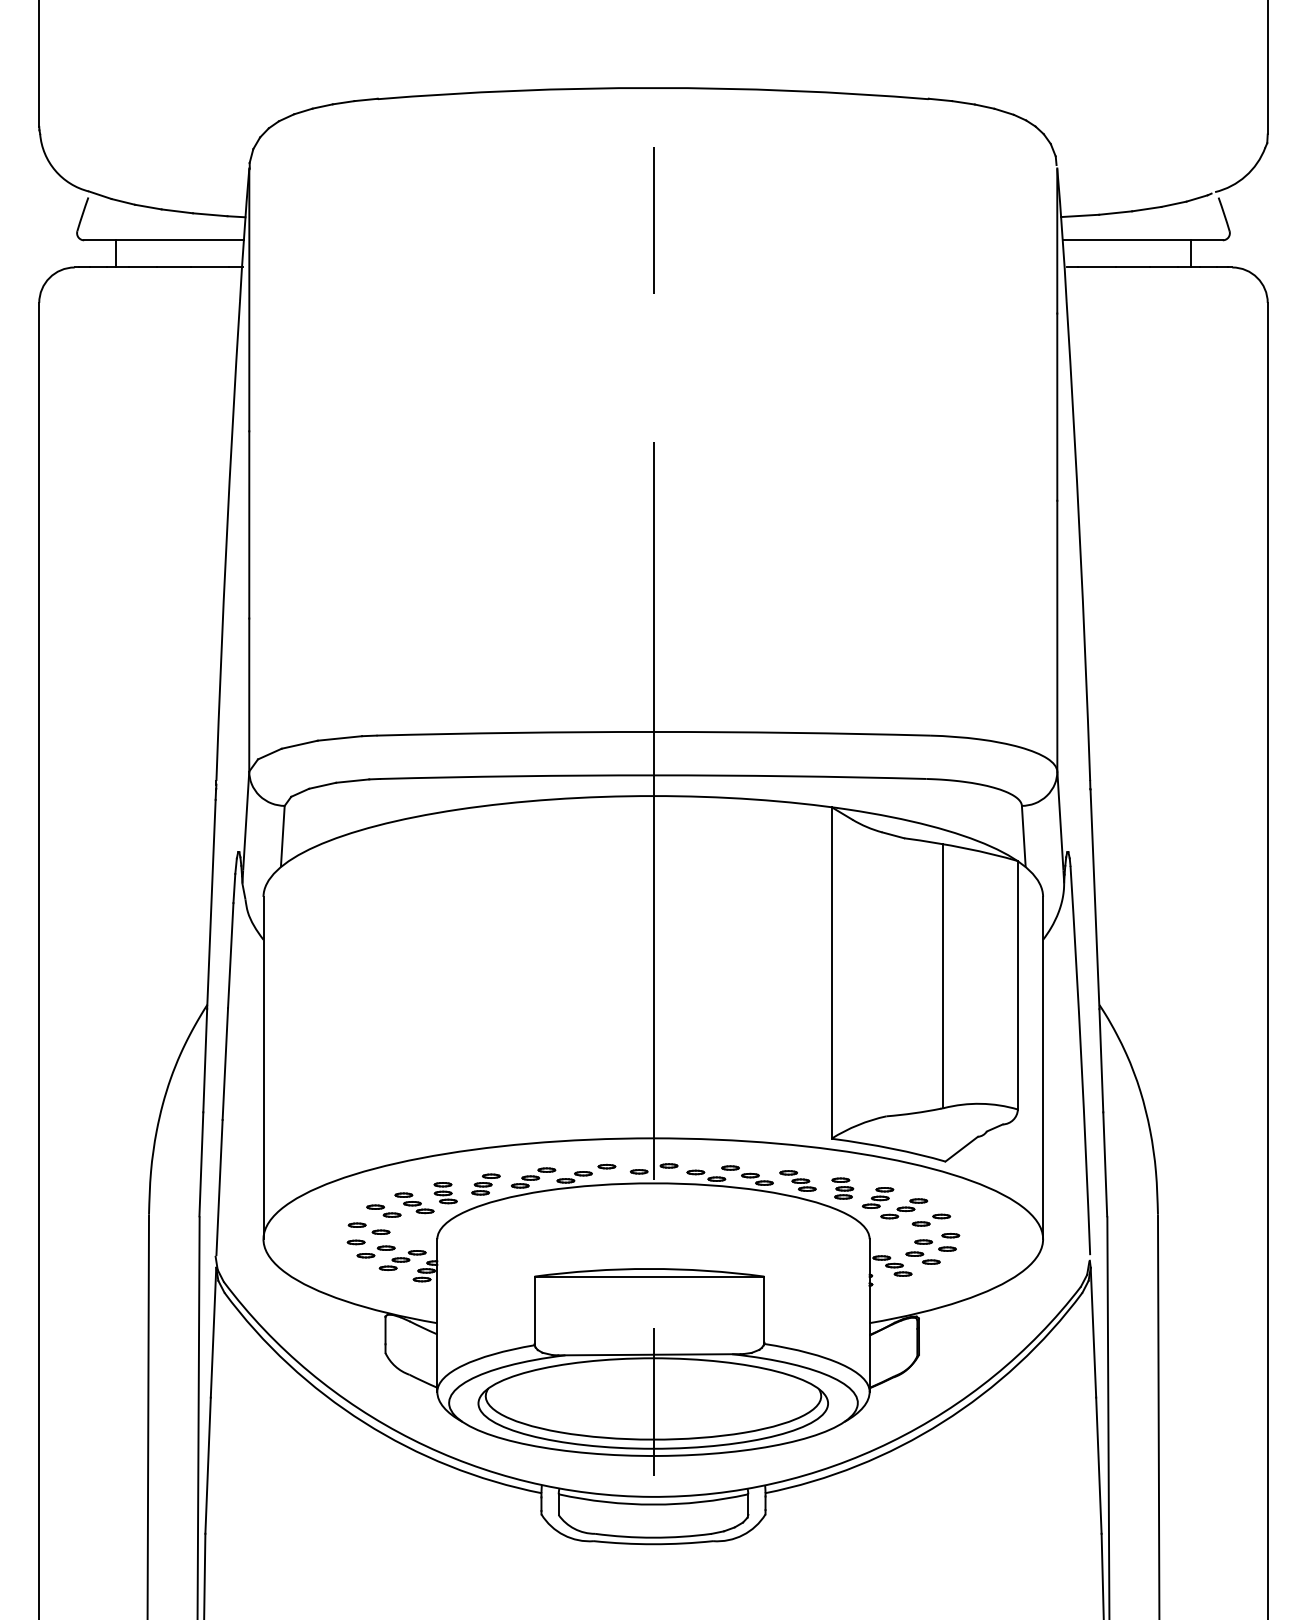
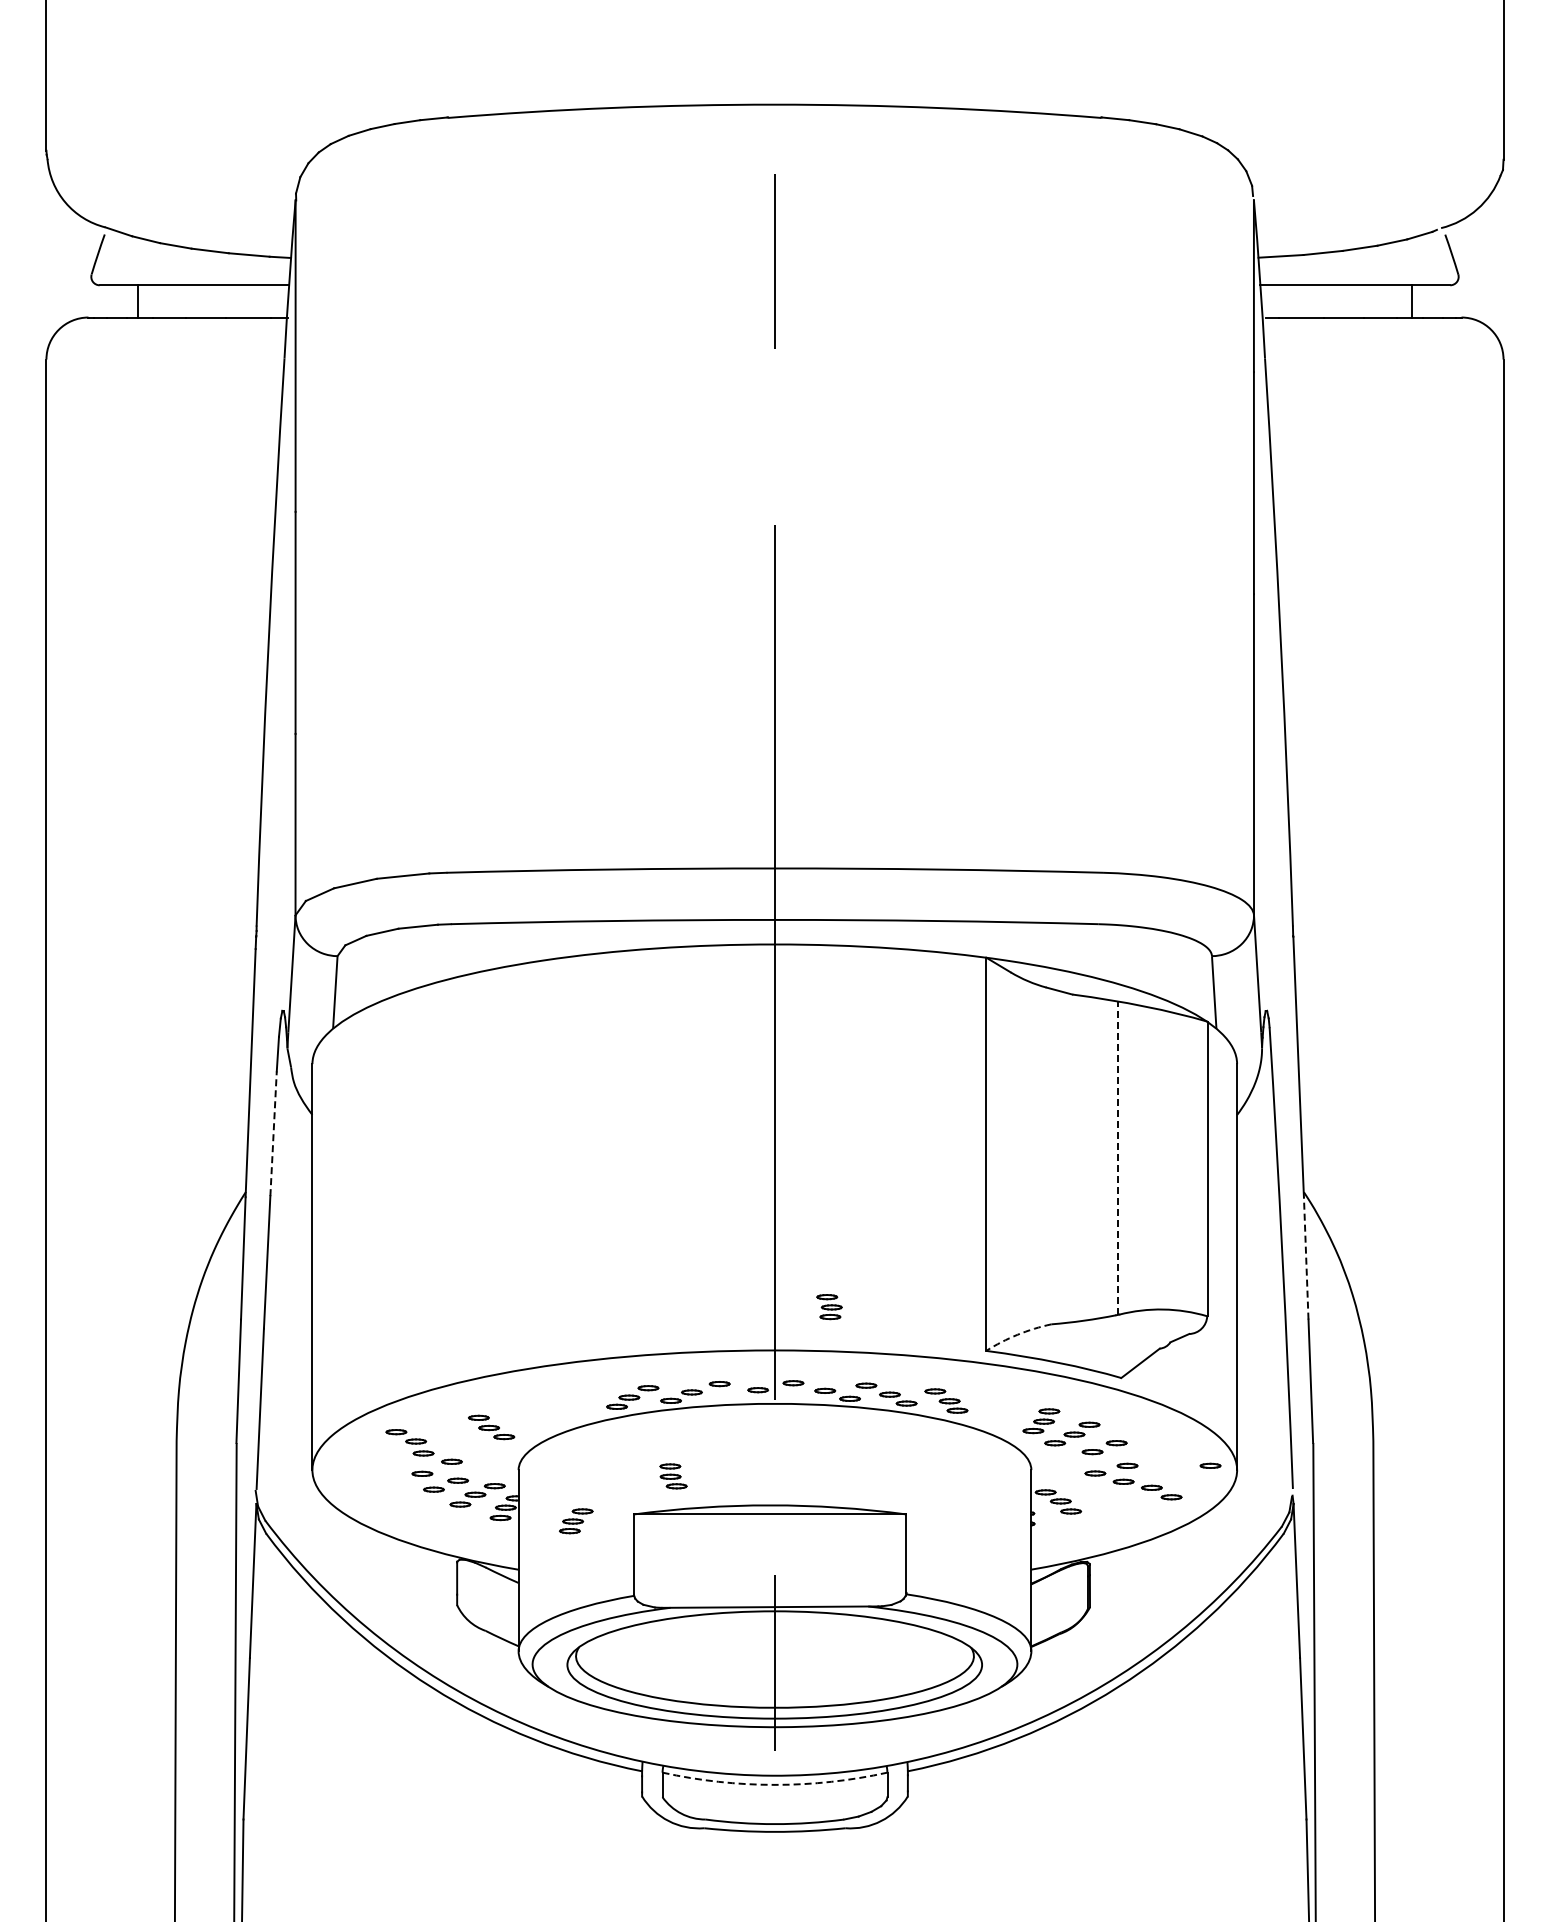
line: (230, 955) -> (273, 1133), solid -> dashed
line: (943, 976) -> (1118, 1158), solid -> dashed
line: (1101, 1059) -> (1306, 1257), solid -> dashed
arc: (857, 1124) -> (1017, 1334), solid -> dashed
part: (486, 1184) -> (576, 1521), moved
part: (842, 1188) -> (829, 1307), moved
part: (445, 1193) -> (673, 1476), moved
part: (384, 1210) -> (406, 1436), moved
part: (1020, 1235) -> (1210, 1465), added
part: (922, 1258) -> (1161, 1492), moved
arc: (653, 1504) -> (774, 1784), solid -> dashed

